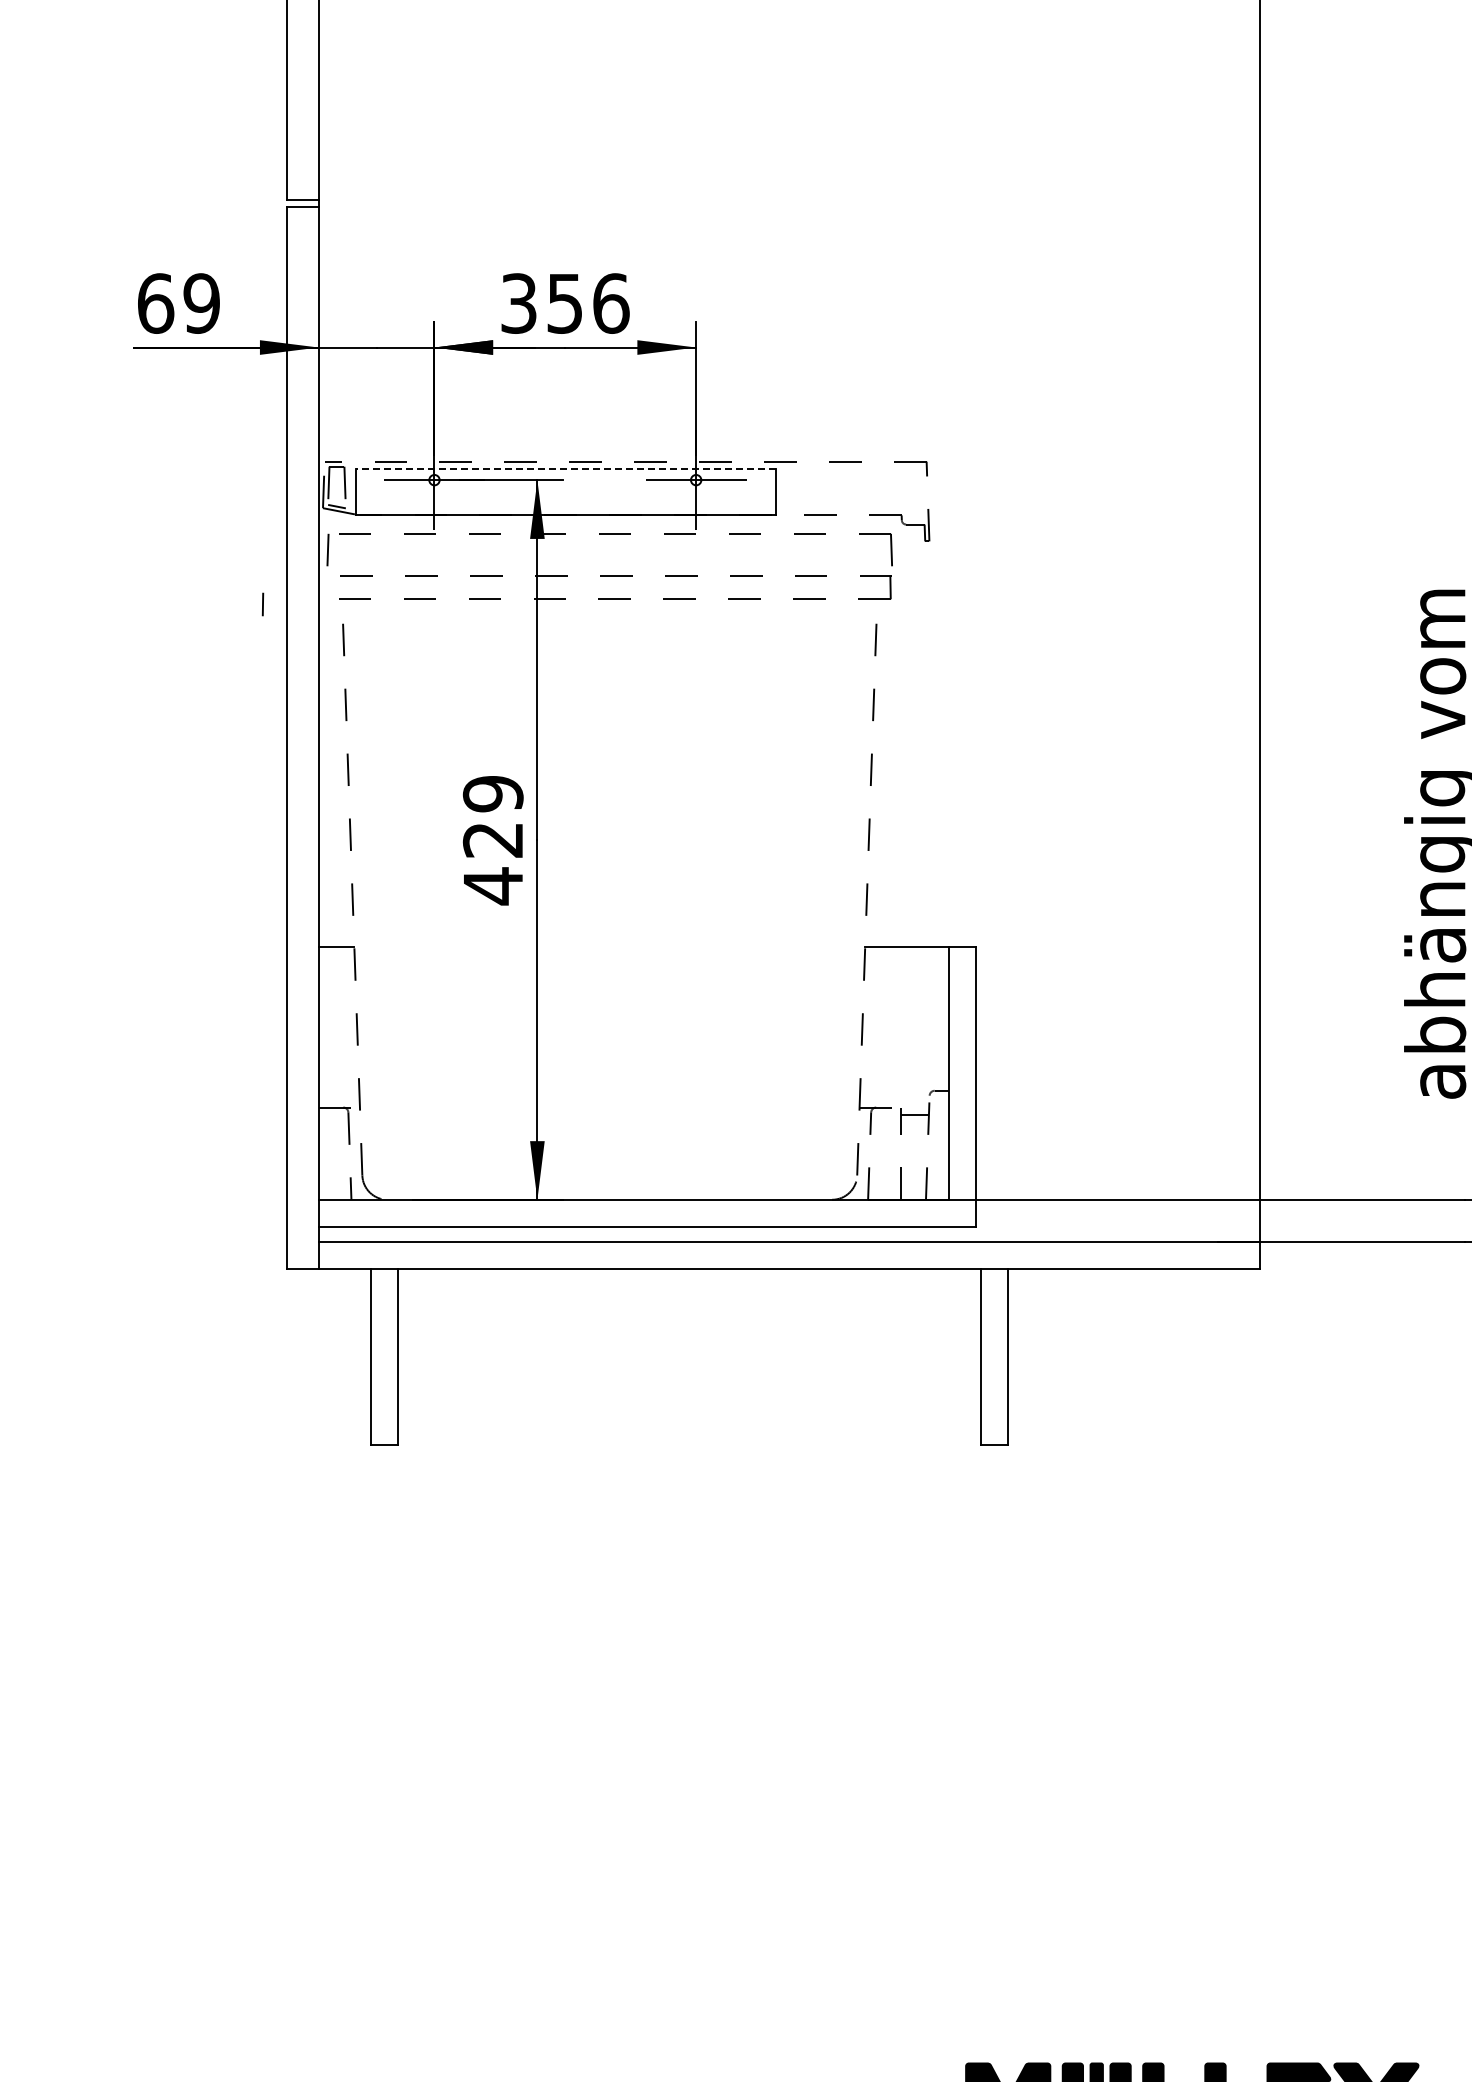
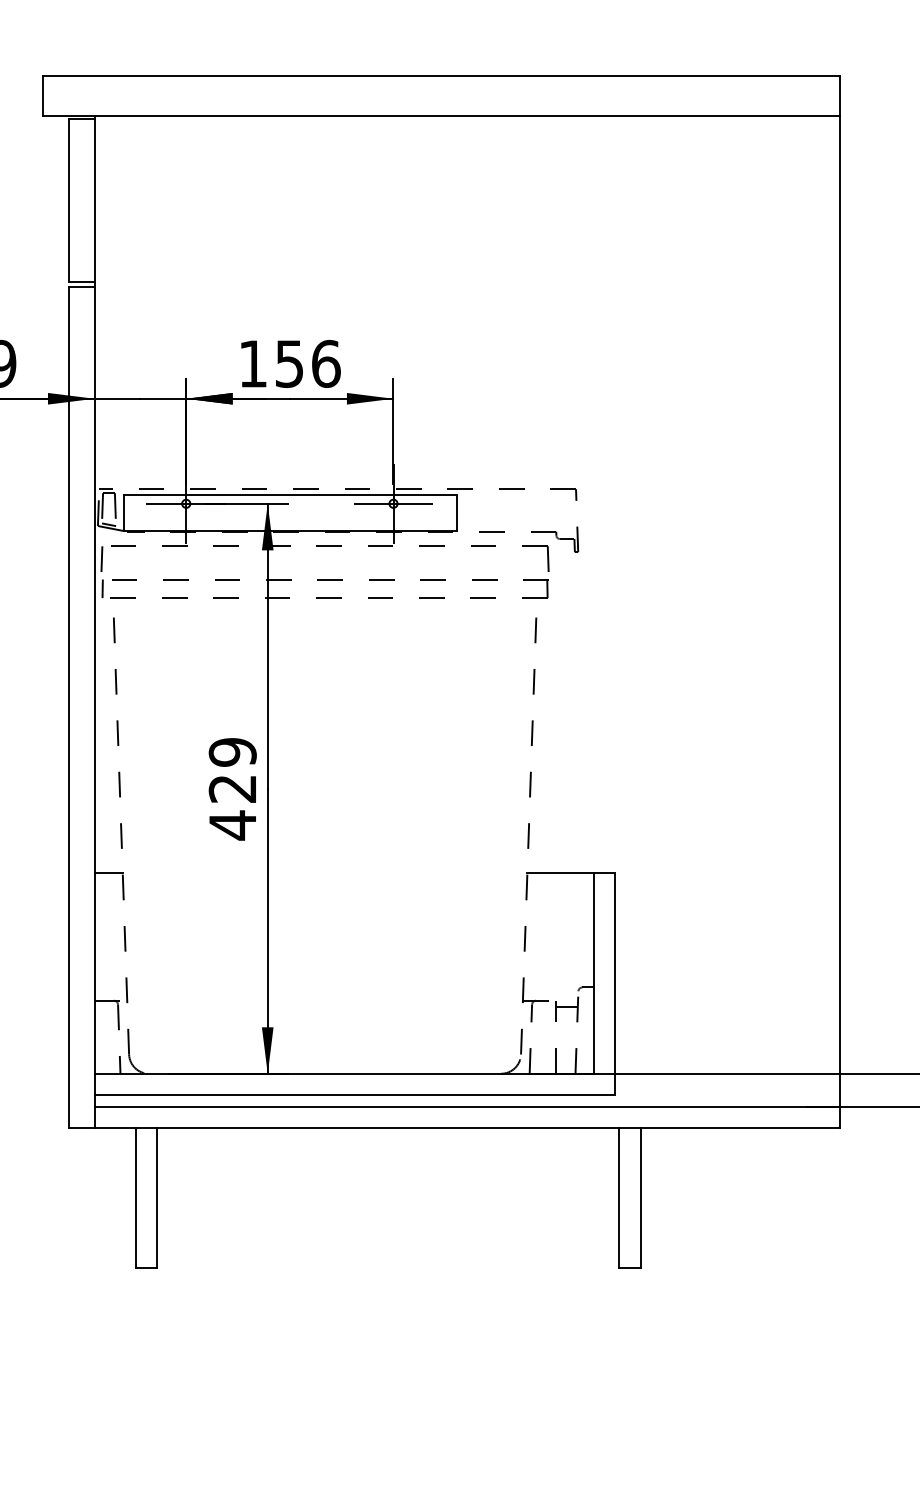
text: (518, 303) -> (252, 363), 356 -> 156
line: (565, 468) -> (290, 494), dashed -> solid
line: (262, 604) -> (102, 588), moved

